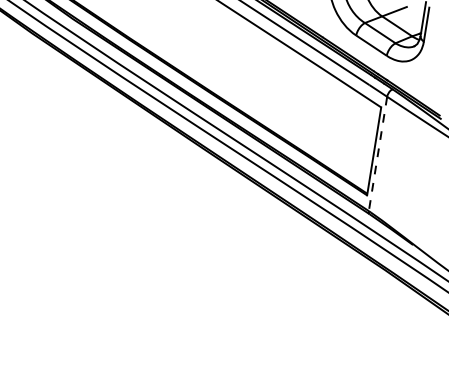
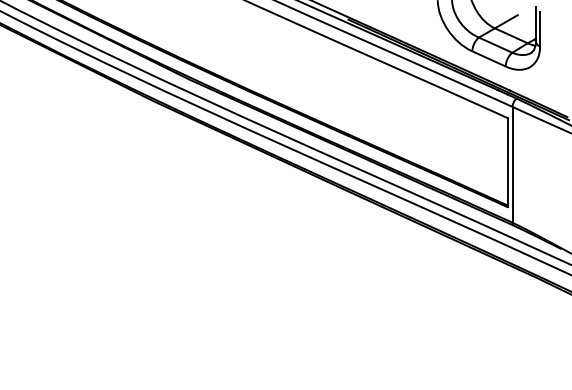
line: (378, 153) -> (512, 164), dashed -> solid

